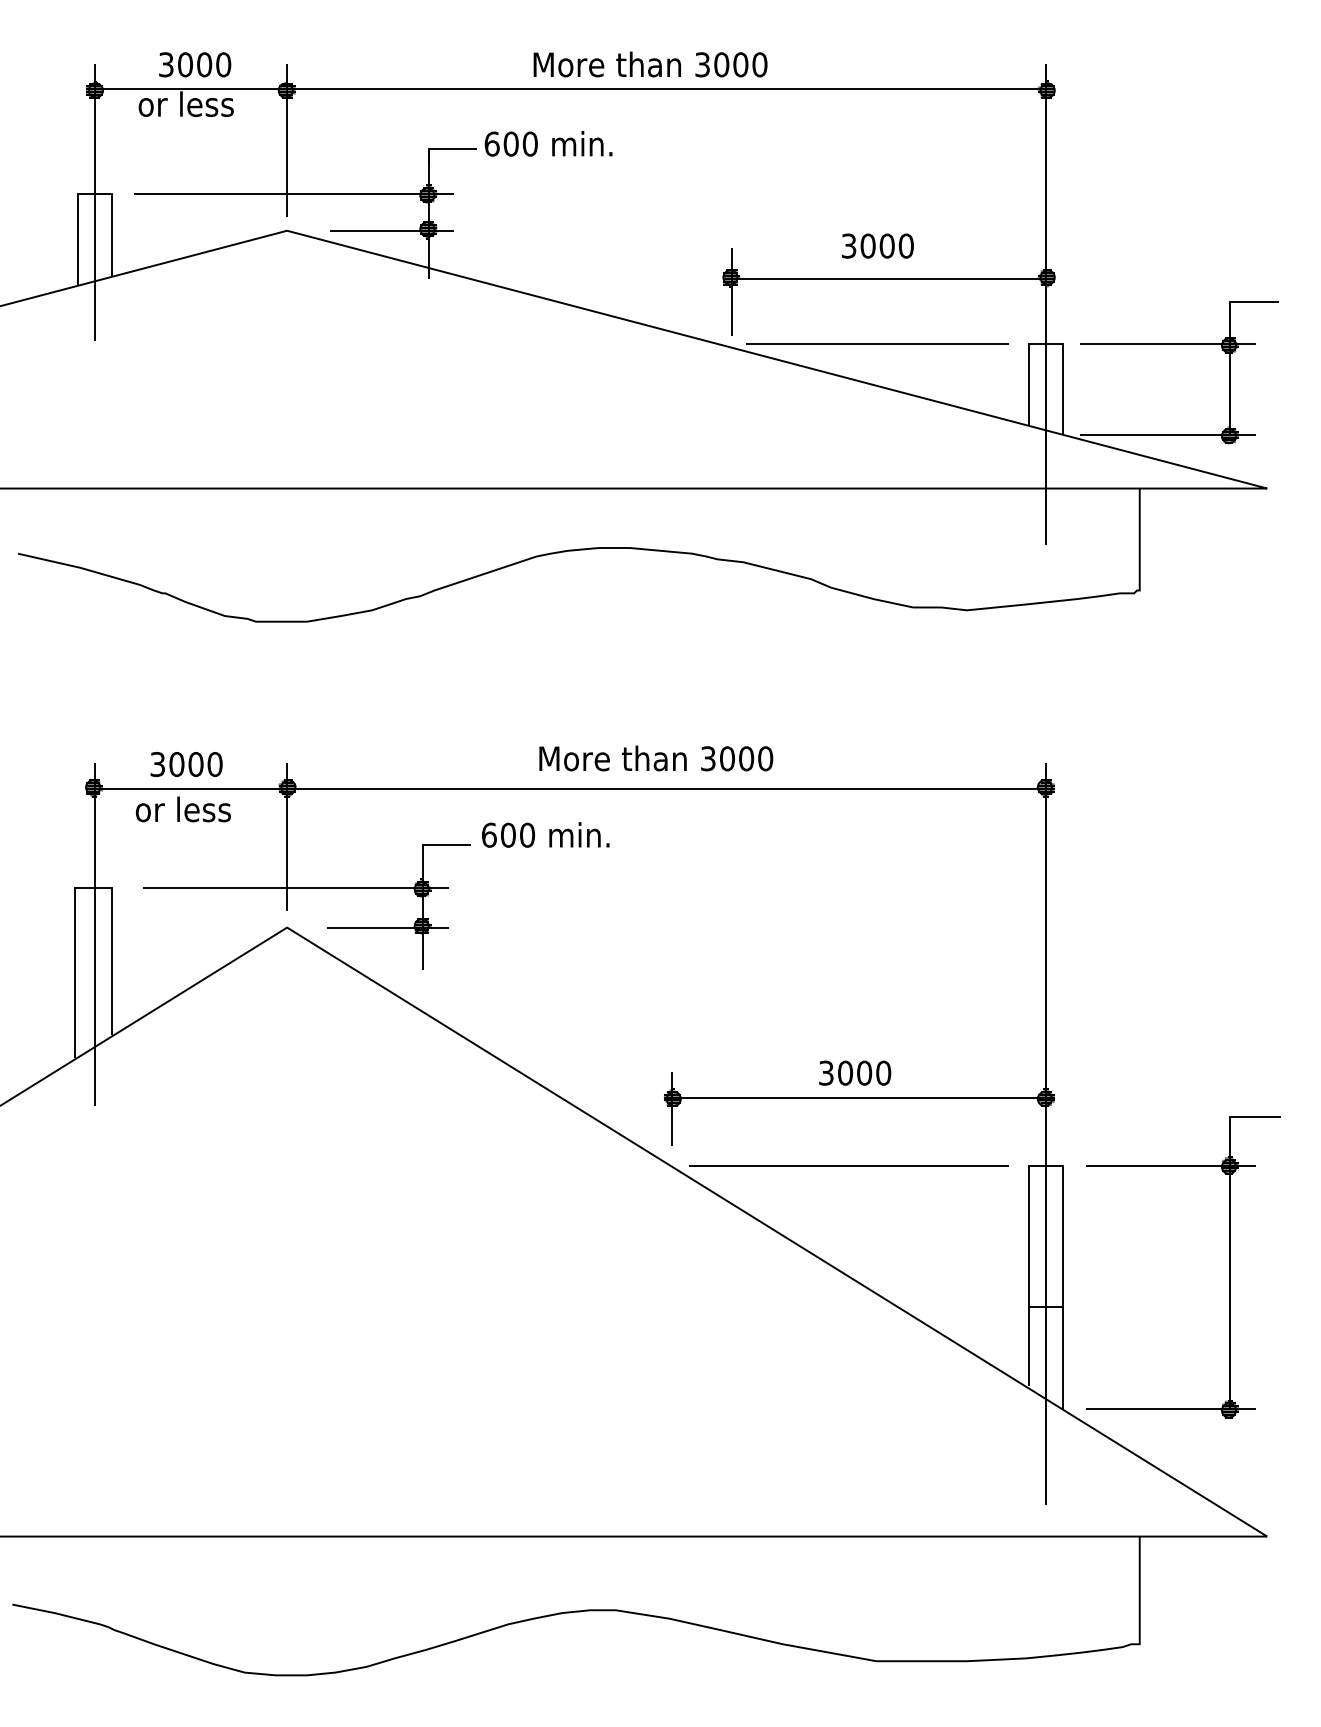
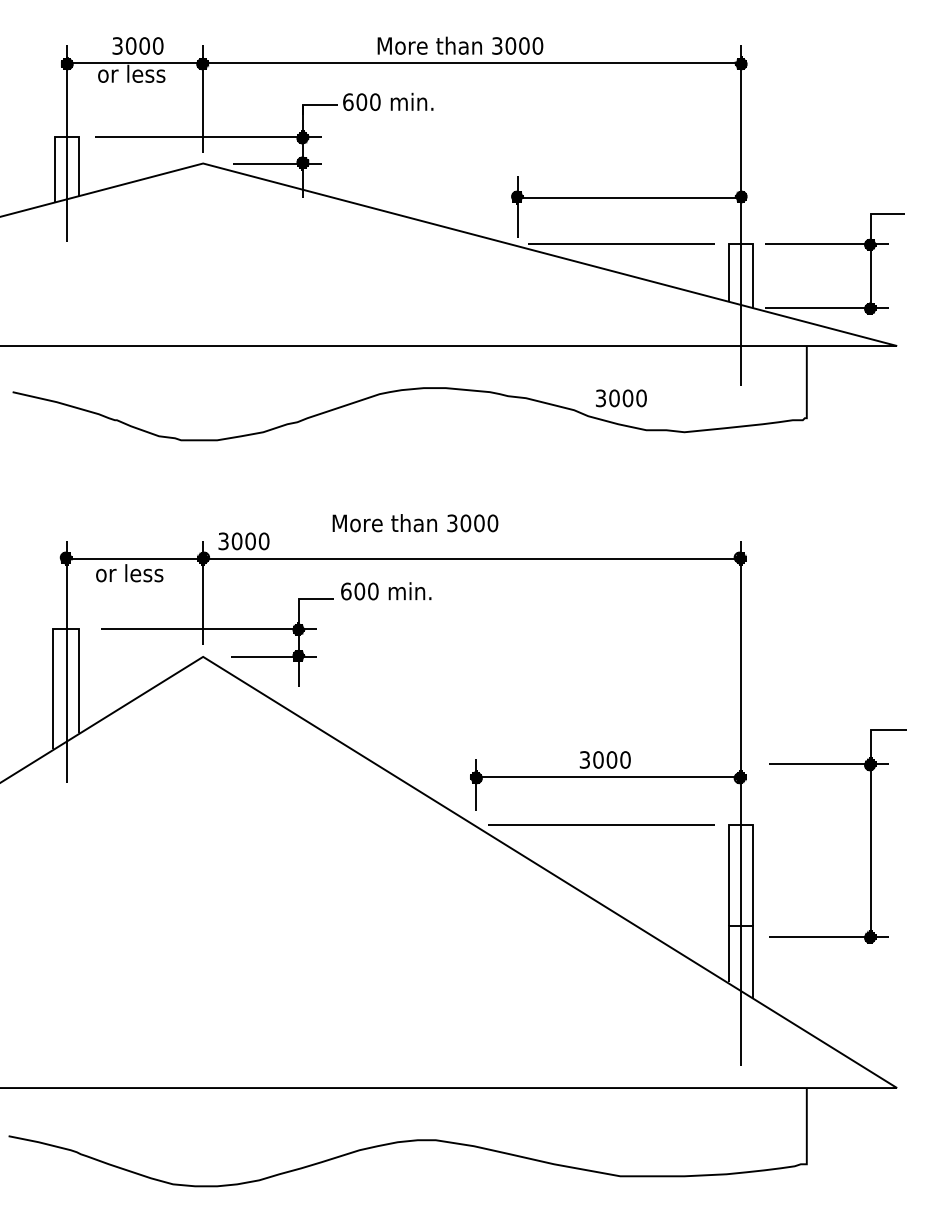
text: (878, 246) -> (621, 398), moved
text: (656, 758) -> (415, 523), moved
text: (185, 764) -> (243, 541), moved
part: (1229, 1267) -> (870, 836), moved

